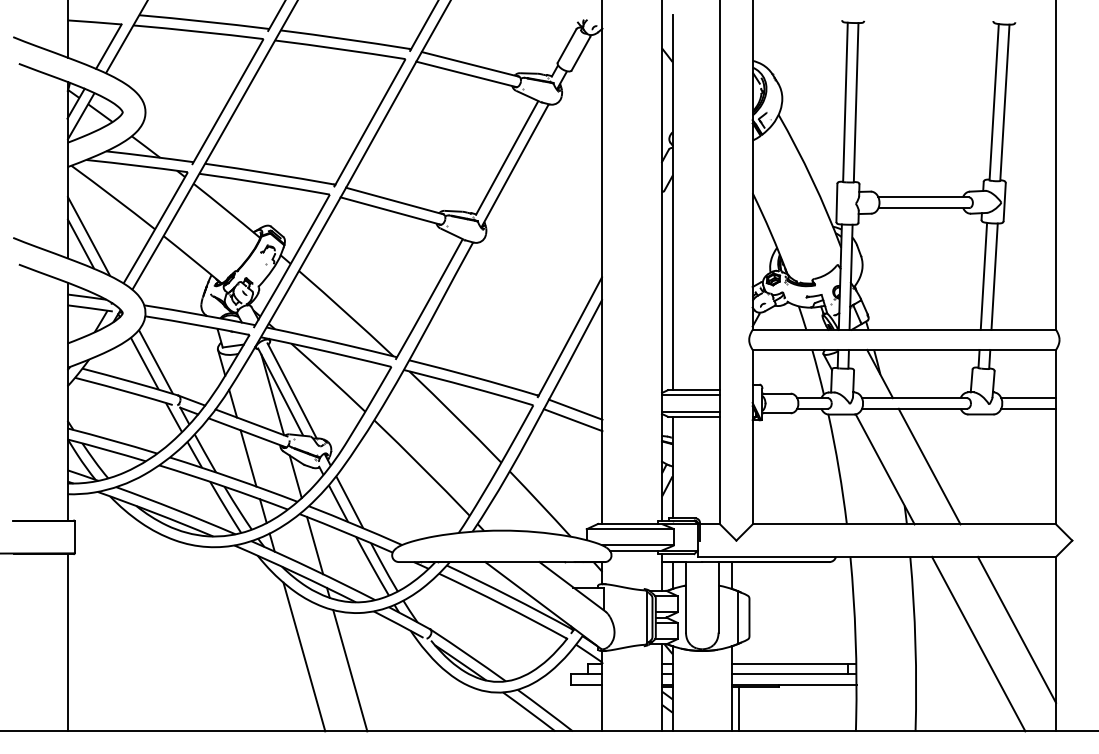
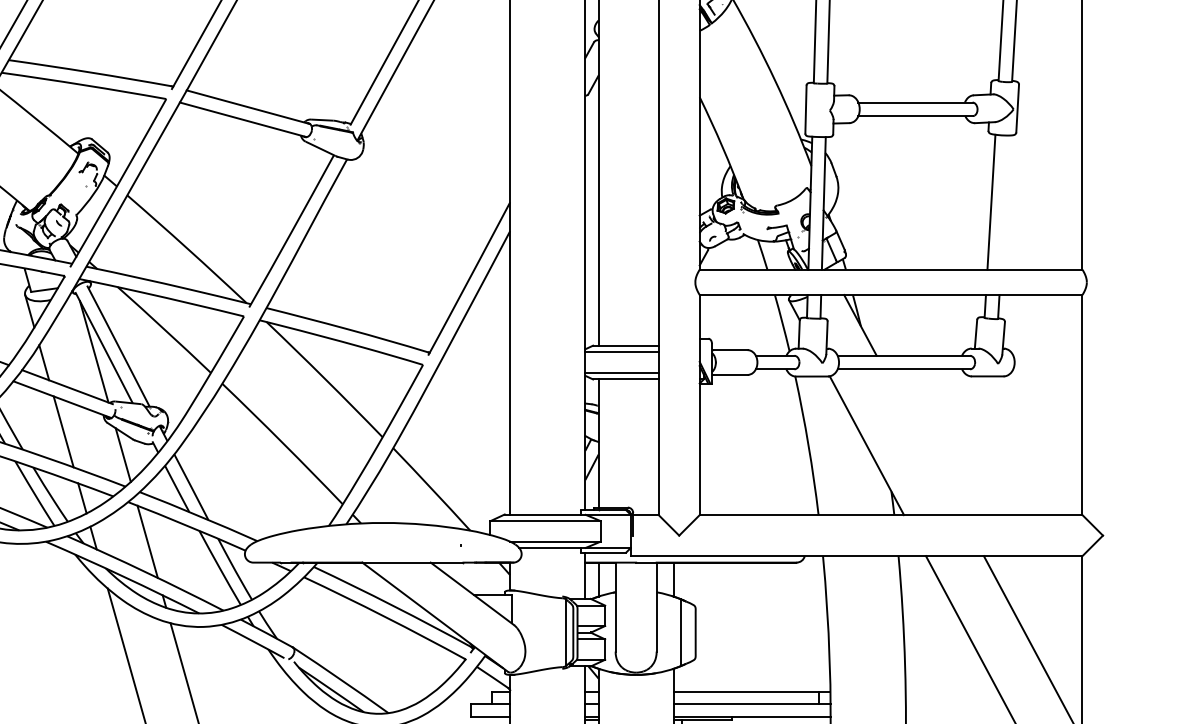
line: (994, 276) -> (1004, 202), removed
line: (1028, 398) -> (1047, 356), removed
line: (1028, 408) -> (1047, 368), removed
line: (575, 409) -> (476, 370), removed
line: (572, 420) -> (472, 384), removed
line: (929, 466) -> (922, 442), removed

